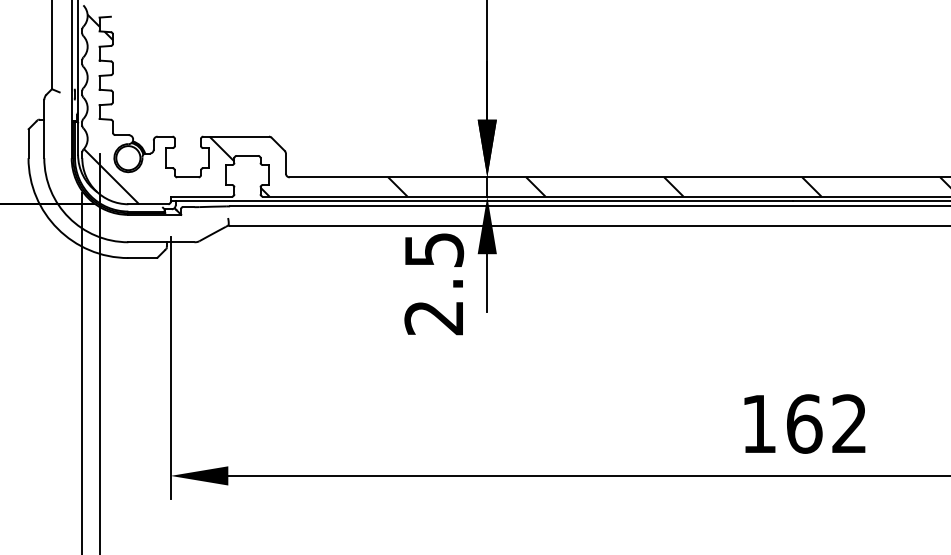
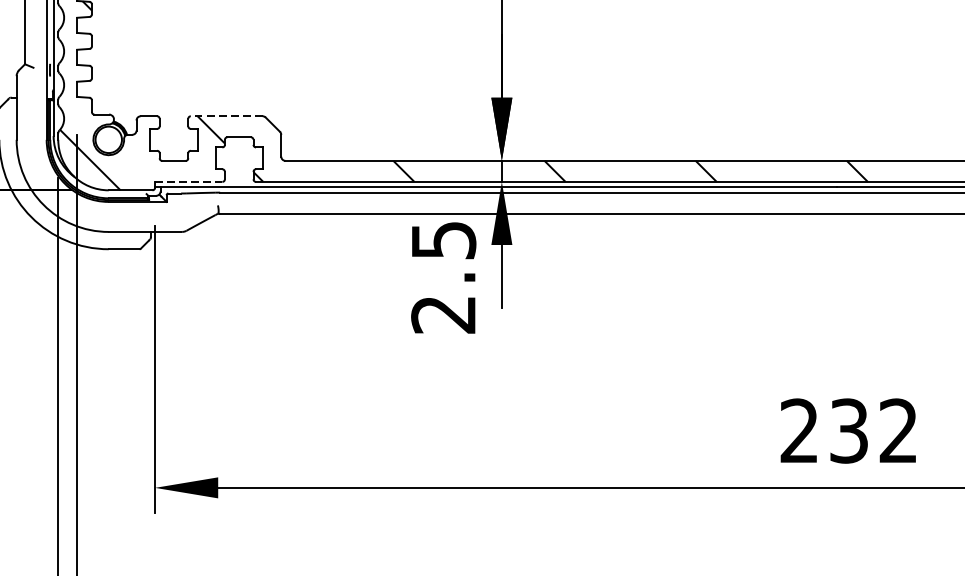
line: (236, 136) -> (227, 116), solid -> dashed
line: (201, 196) -> (188, 181), solid -> dashed
text: (782, 423) -> (825, 430), 162 -> 232

